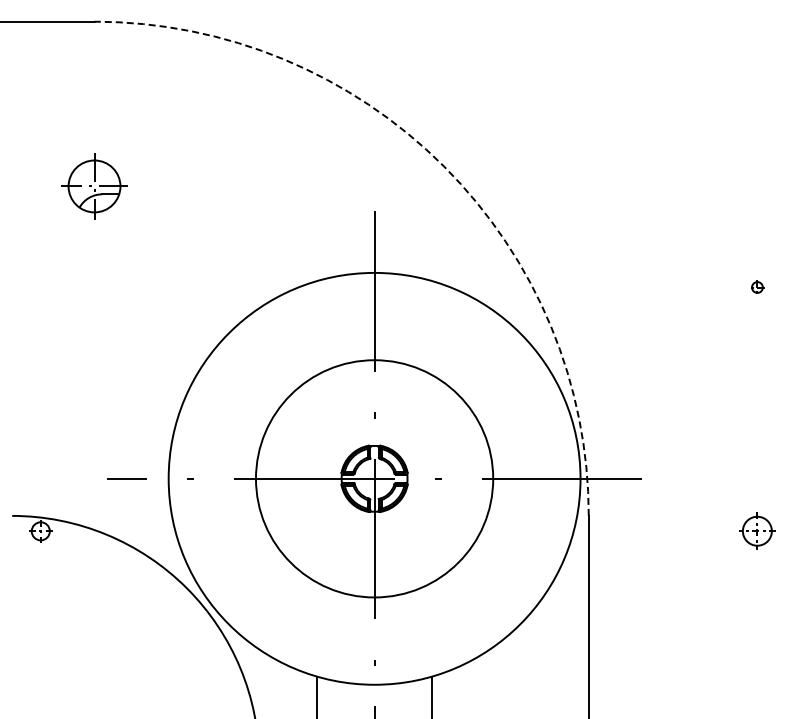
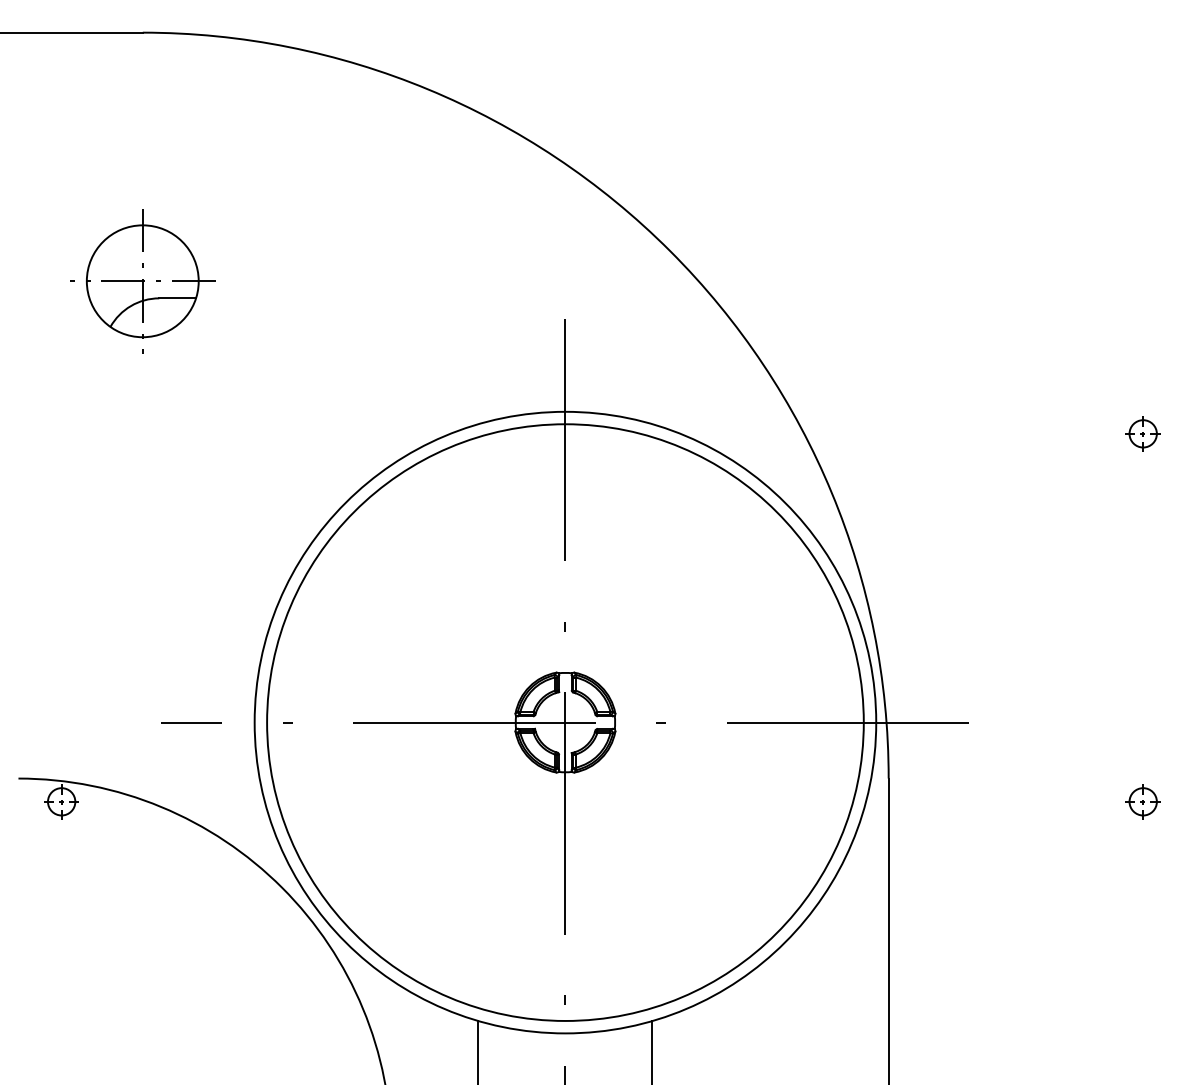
arc: (444, 166) -> (670, 251), dashed -> solid
part: (94, 186) -> (142, 281), size x1.43
part: (757, 287) -> (1143, 433), size x1.67
circle: (374, 478) -> (565, 722), size x1.67
part: (757, 531) -> (1143, 802), size x0.62

